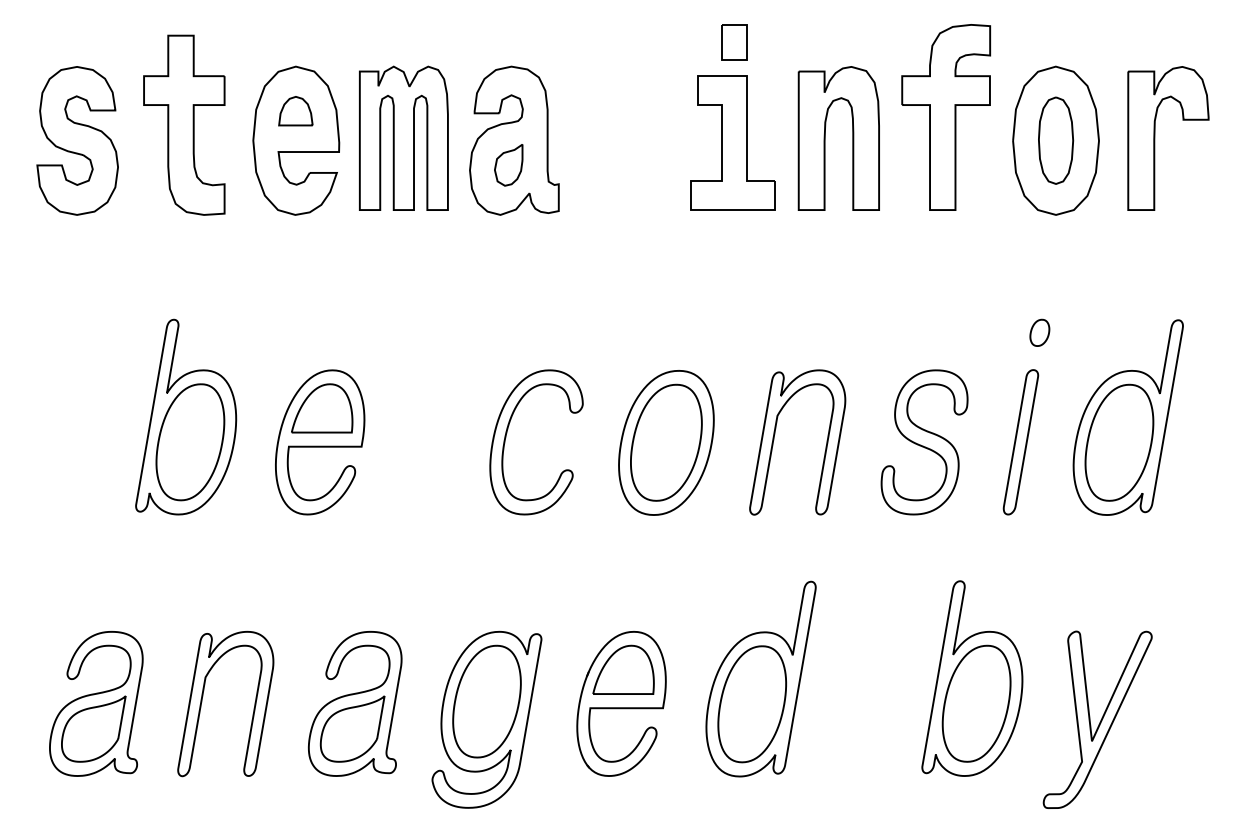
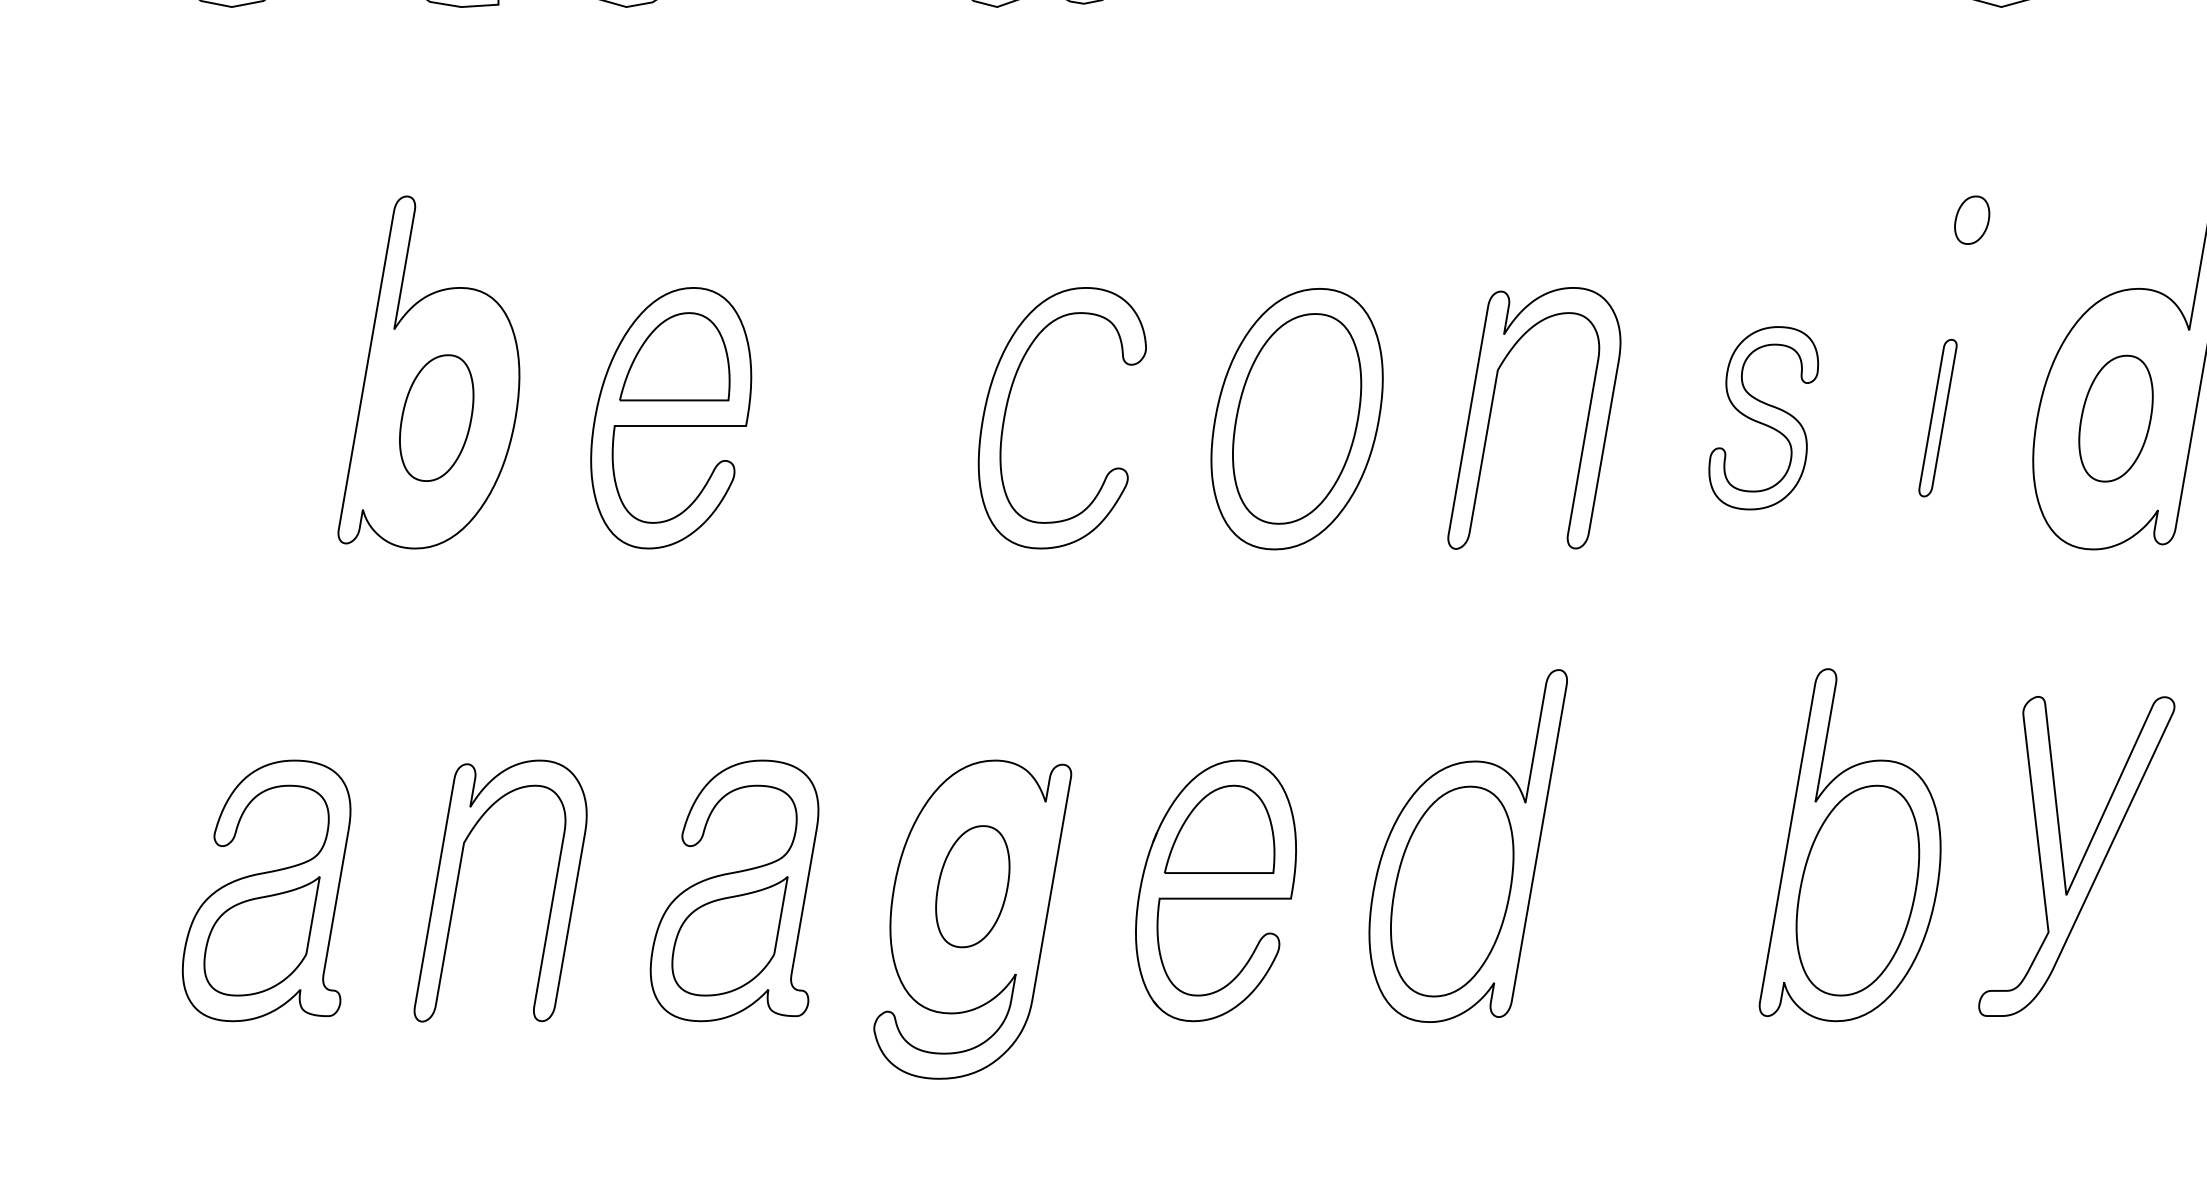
part: (190, 442) -> (436, 418), size x0.6
part: (924, 442) -> (1763, 418), size x0.7
part: (1020, 442) -> (1937, 418), size x0.6
part: (1119, 442) -> (2116, 418), size x0.6
part: (486, 701) -> (971, 886), size x0.6
part: (1097, 719) -> (2076, 855), moved

